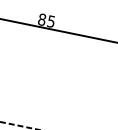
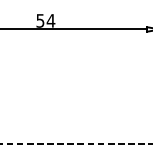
text: (46, 20) -> (45, 20), 85 -> 54

